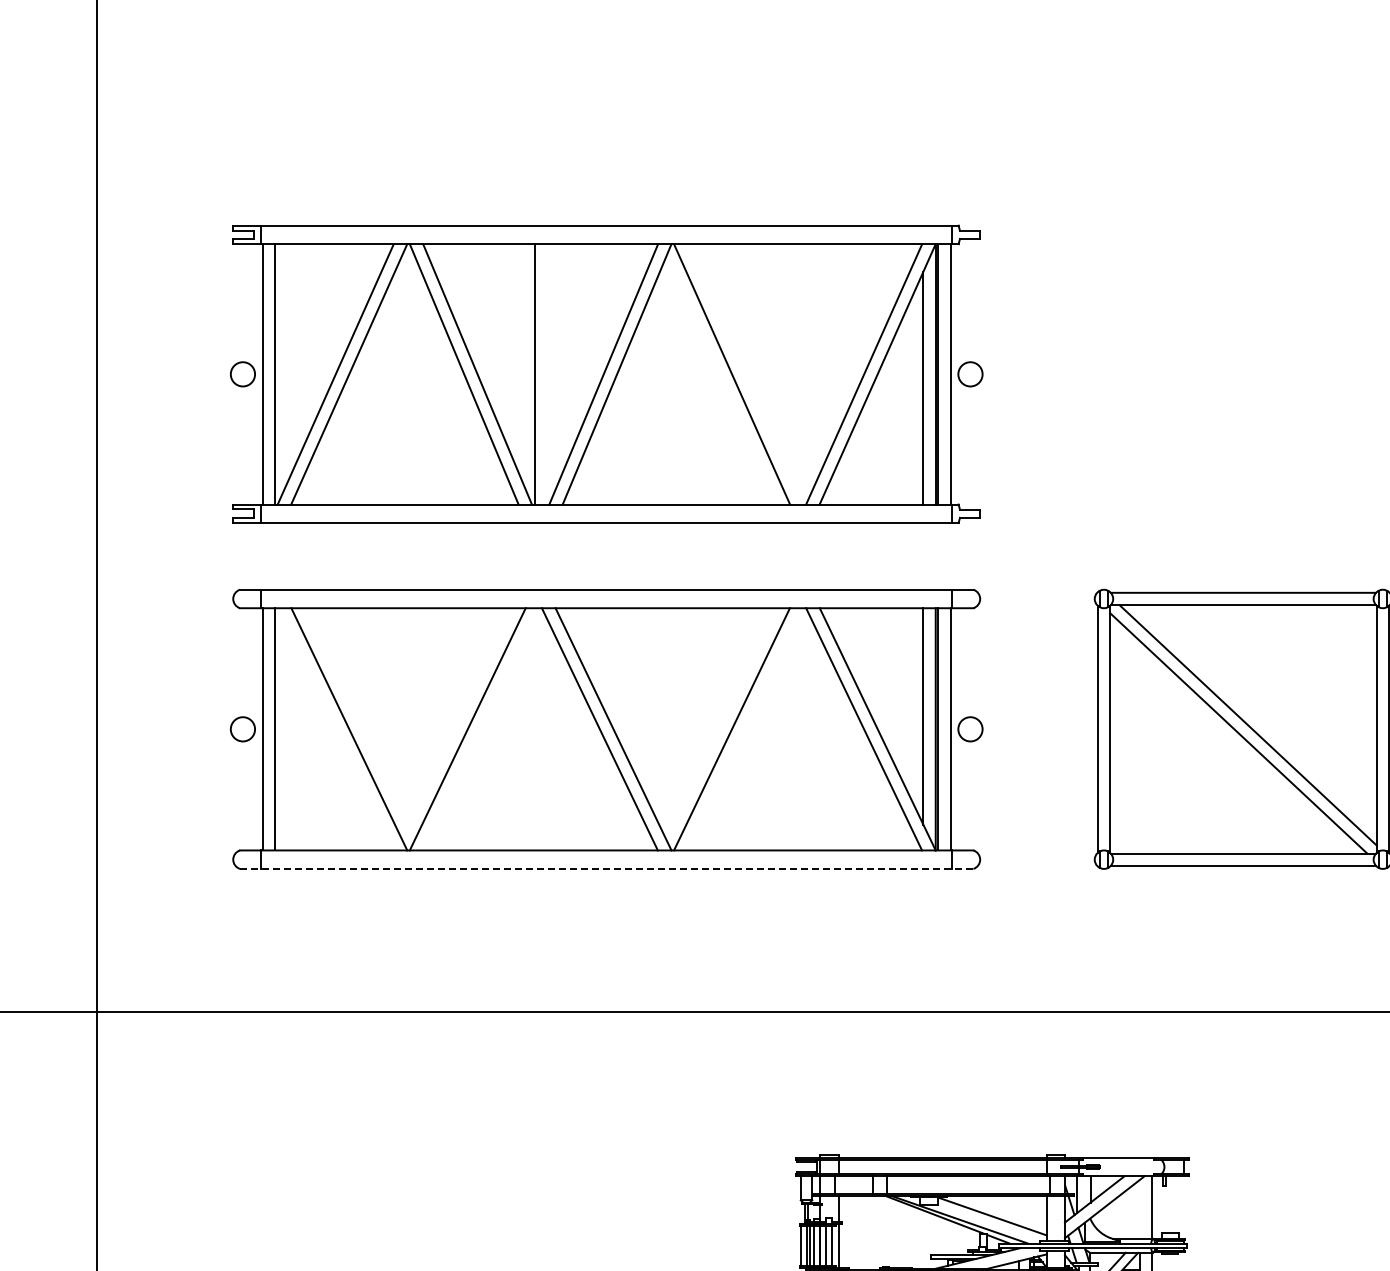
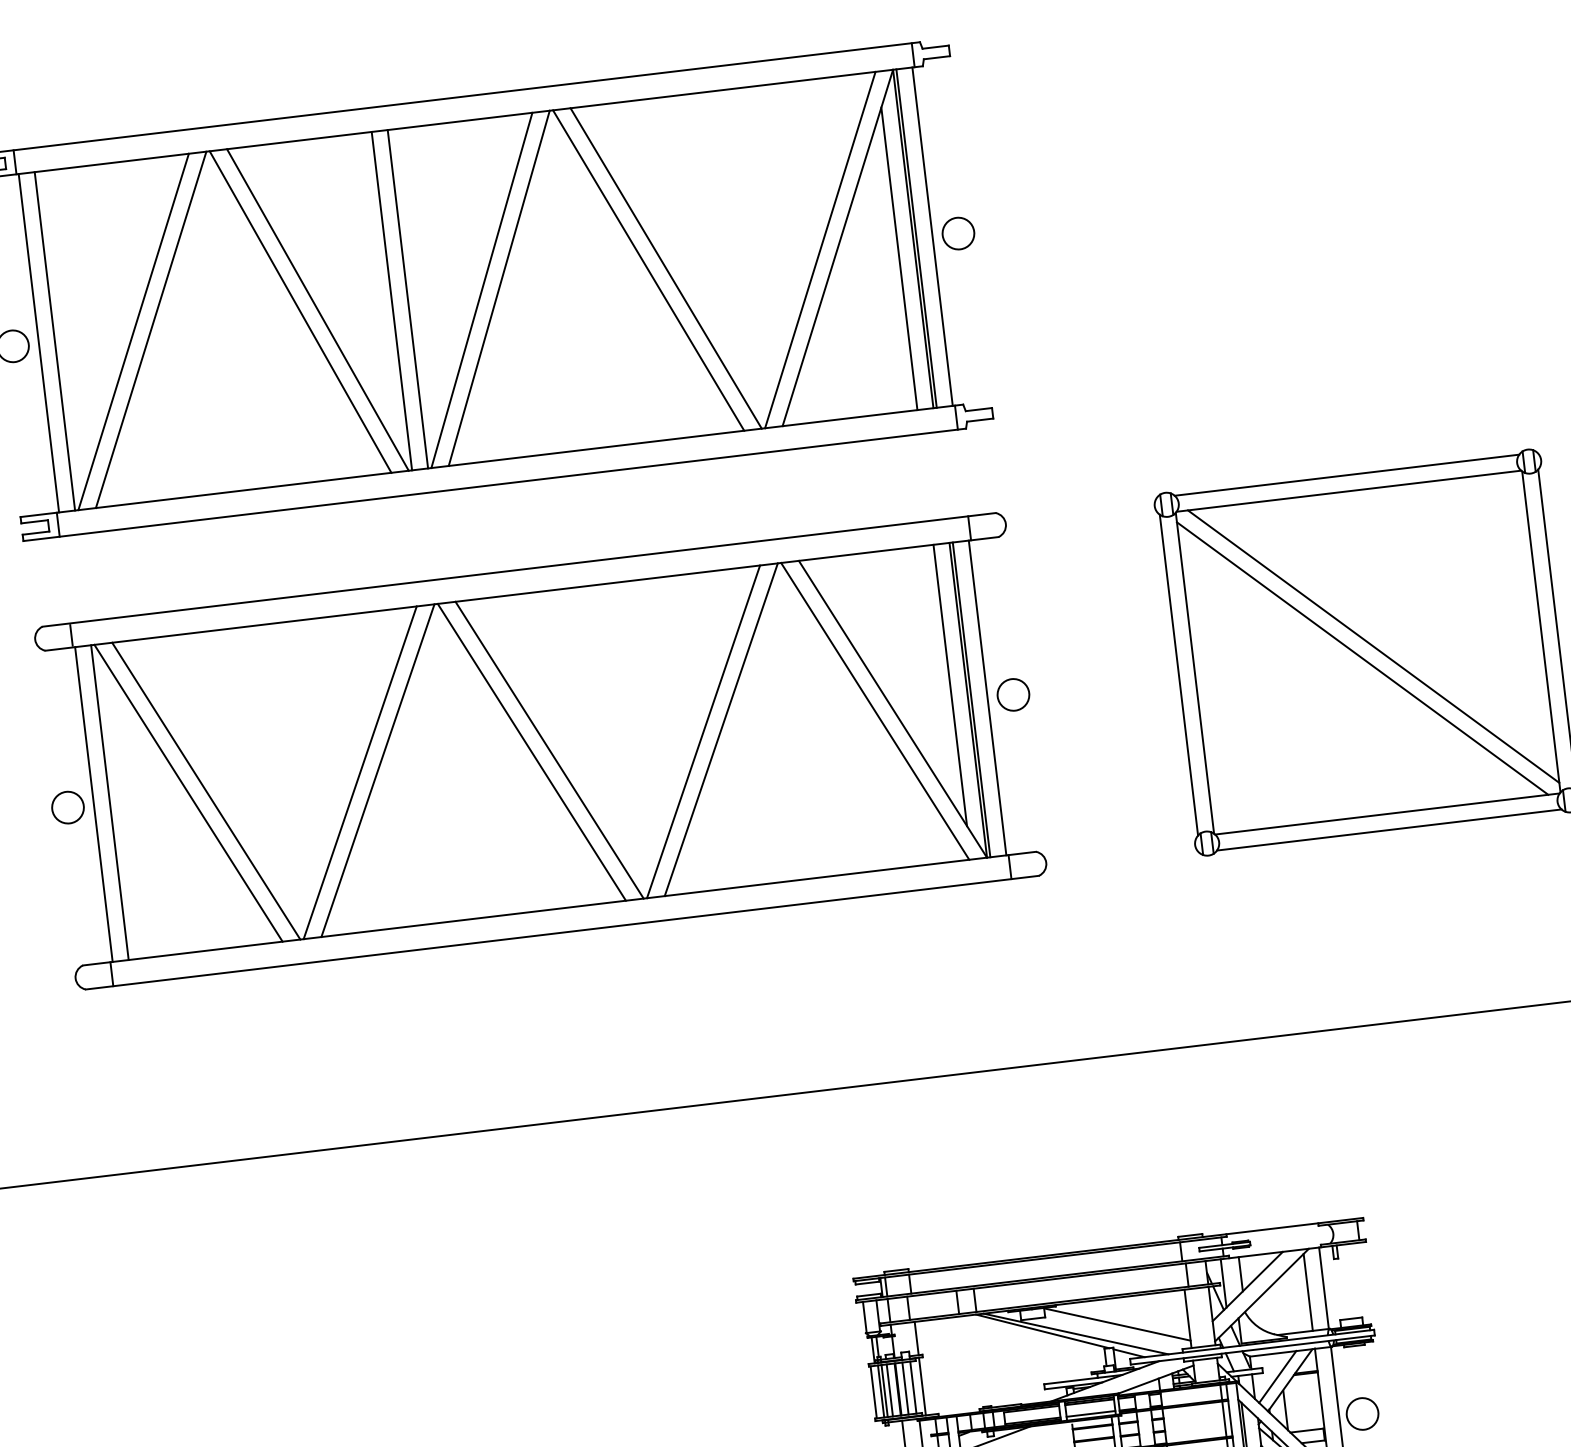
line: (546, 374) -> (407, 299), added
line: (745, 374) -> (666, 268), added
line: (335, 729) -> (188, 793), added
line: (481, 729) -> (378, 770), added
line: (745, 729) -> (721, 729), added
line: (606, 868) -> (562, 932), dashed -> solid
line: (1140, 1208) -> (1308, 1291), added

